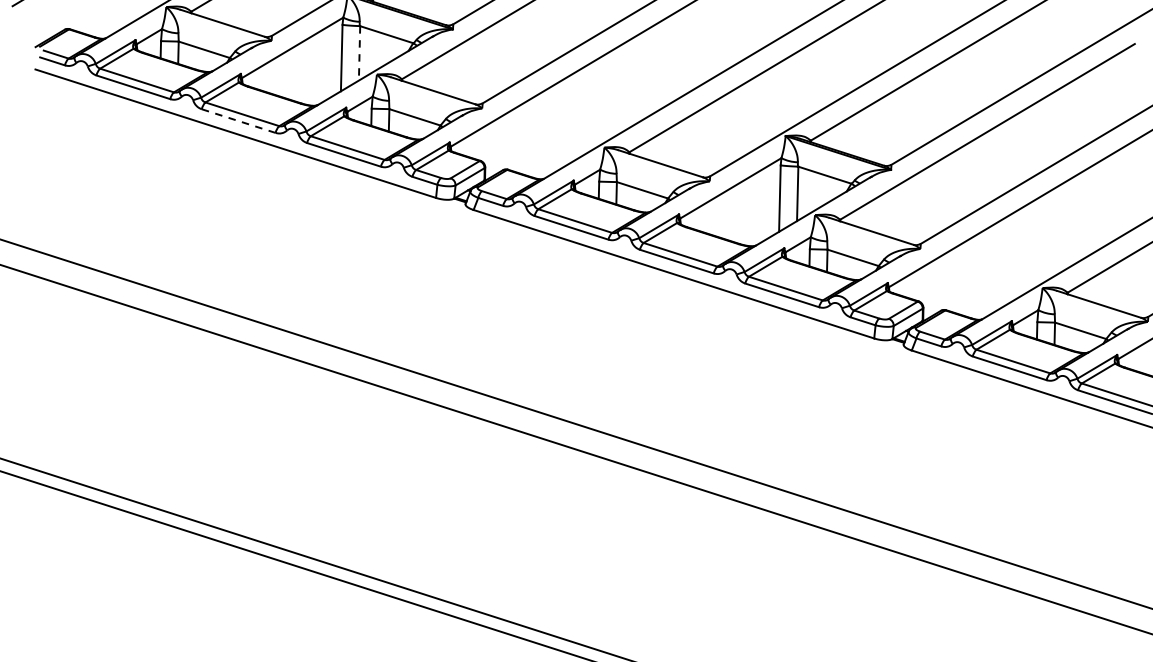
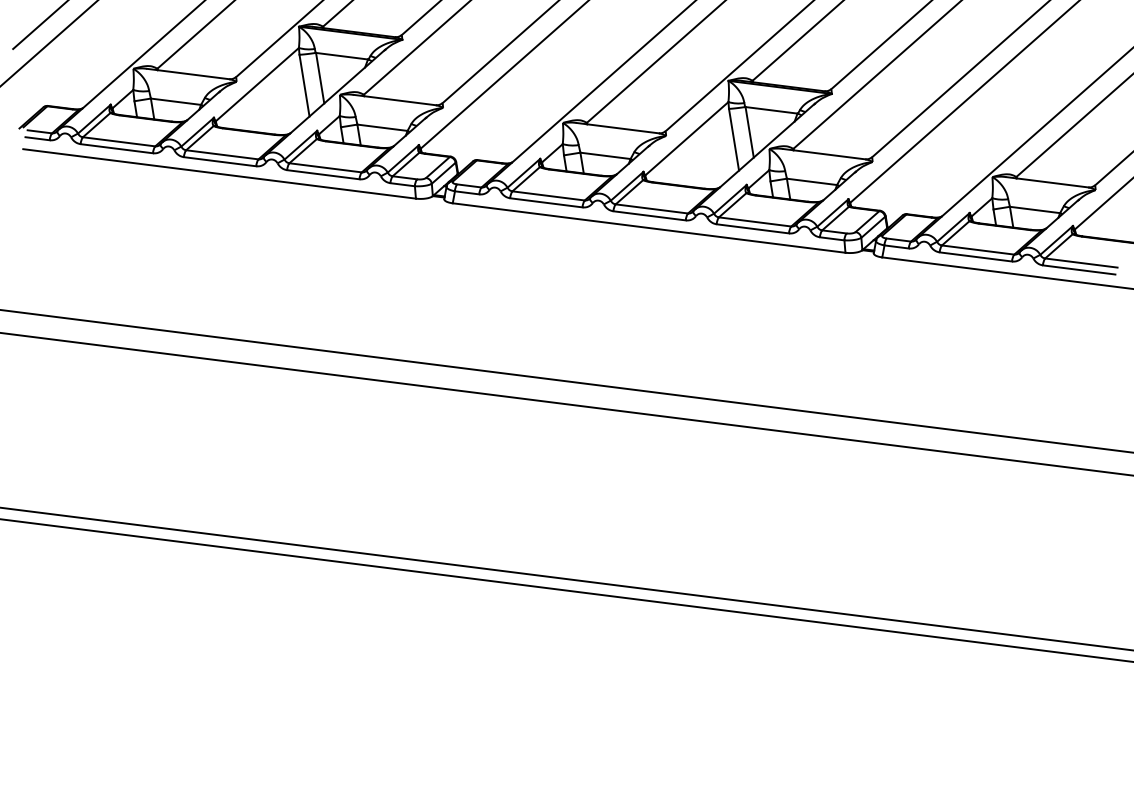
line: (359, 53) -> (320, 78), dashed -> solid
line: (238, 120) -> (219, 161), dashed -> solid

